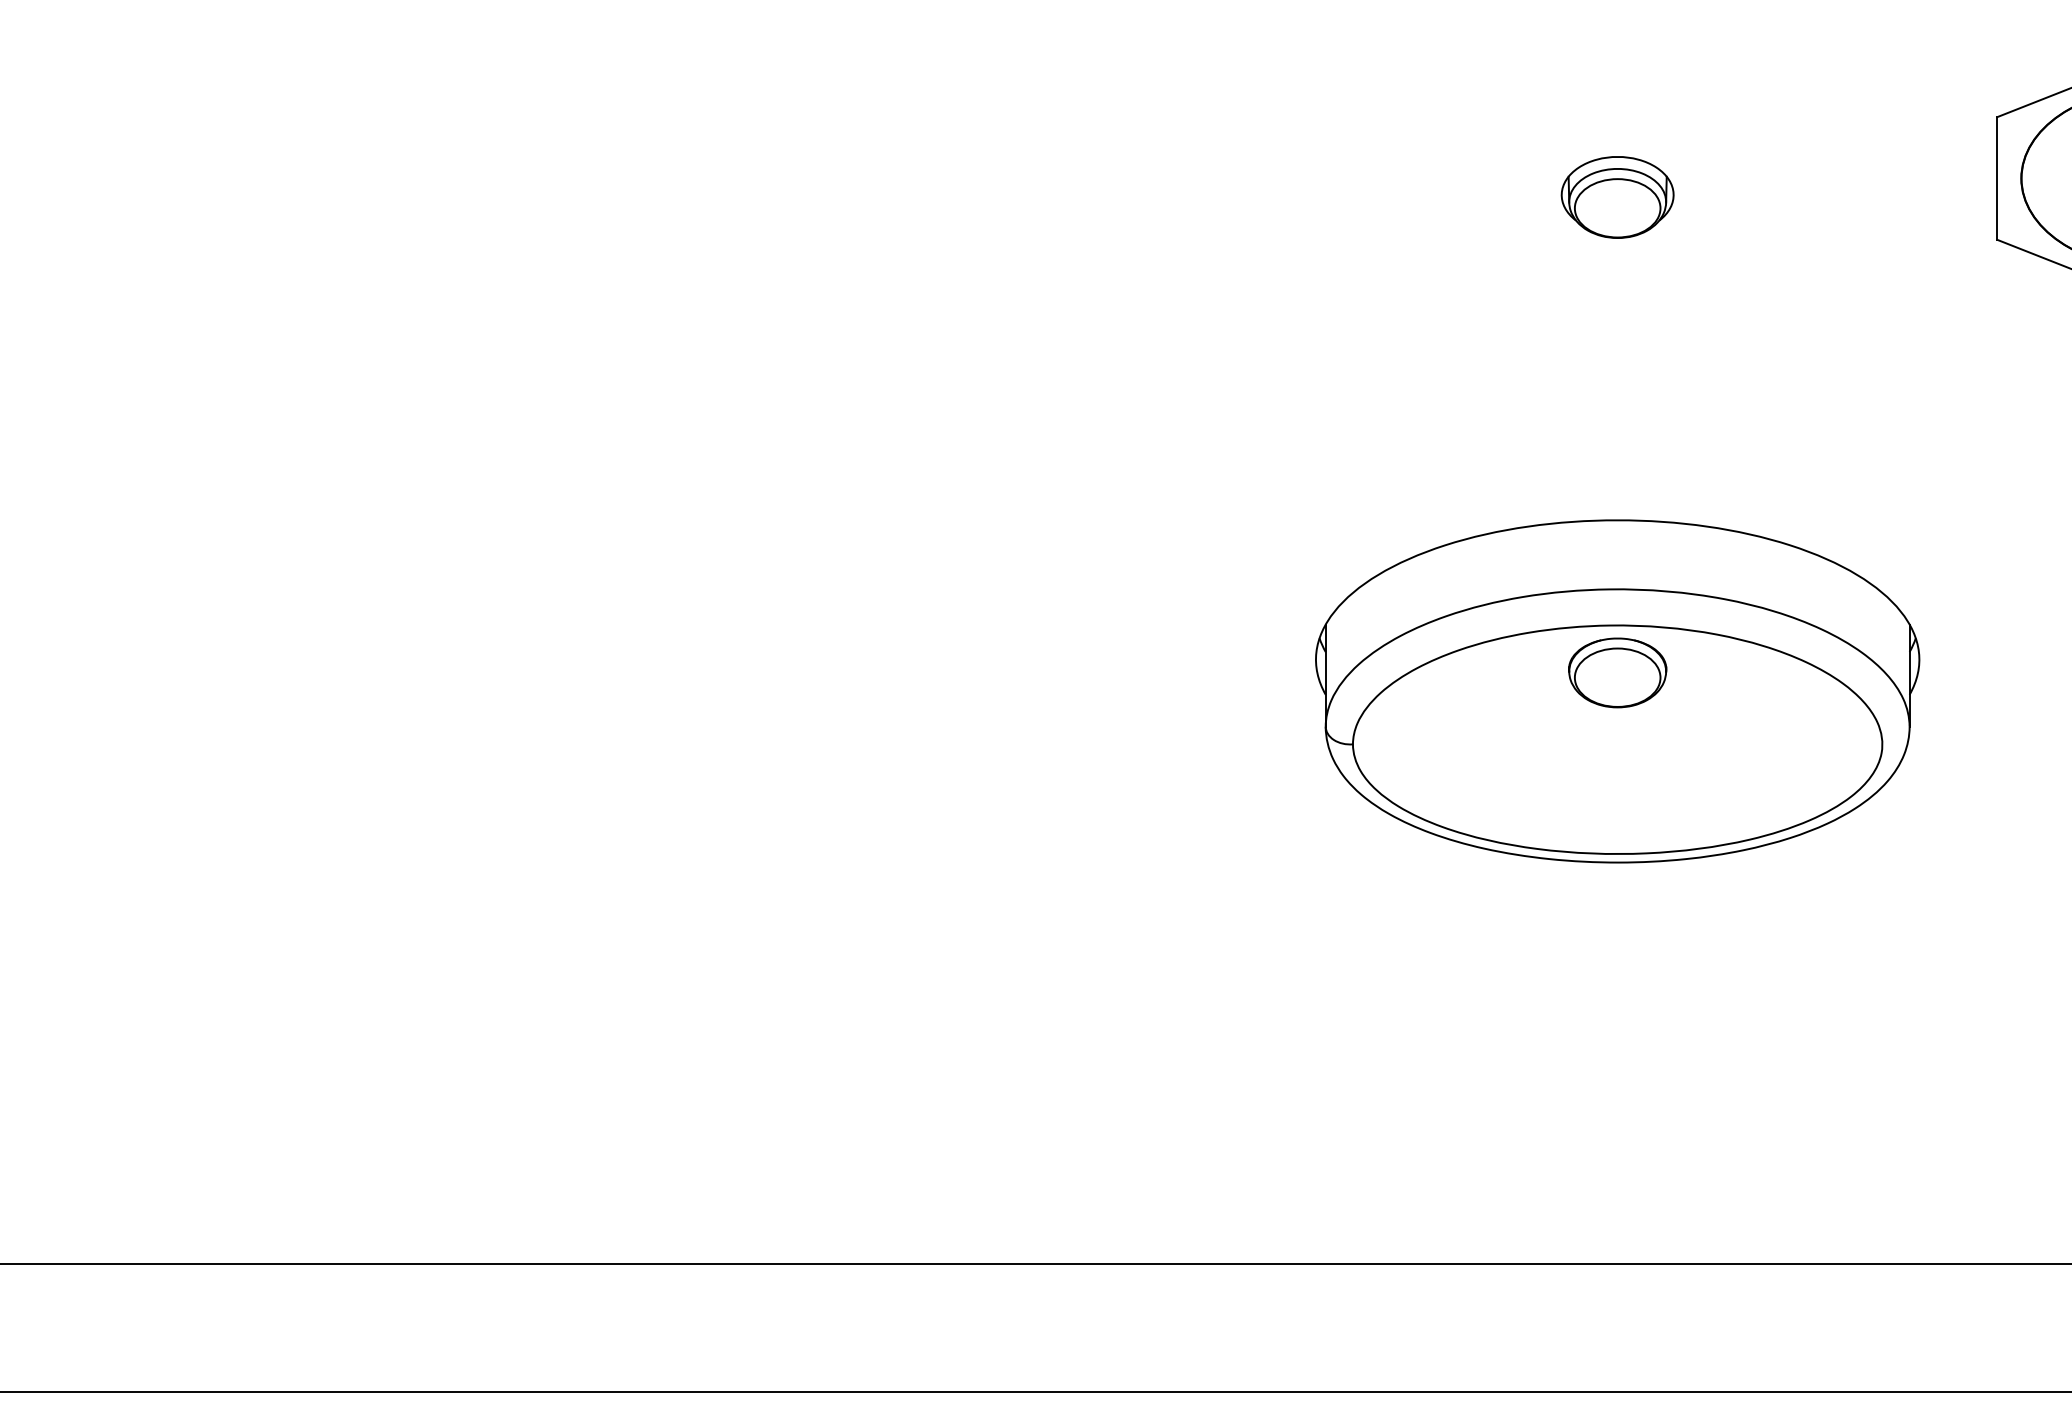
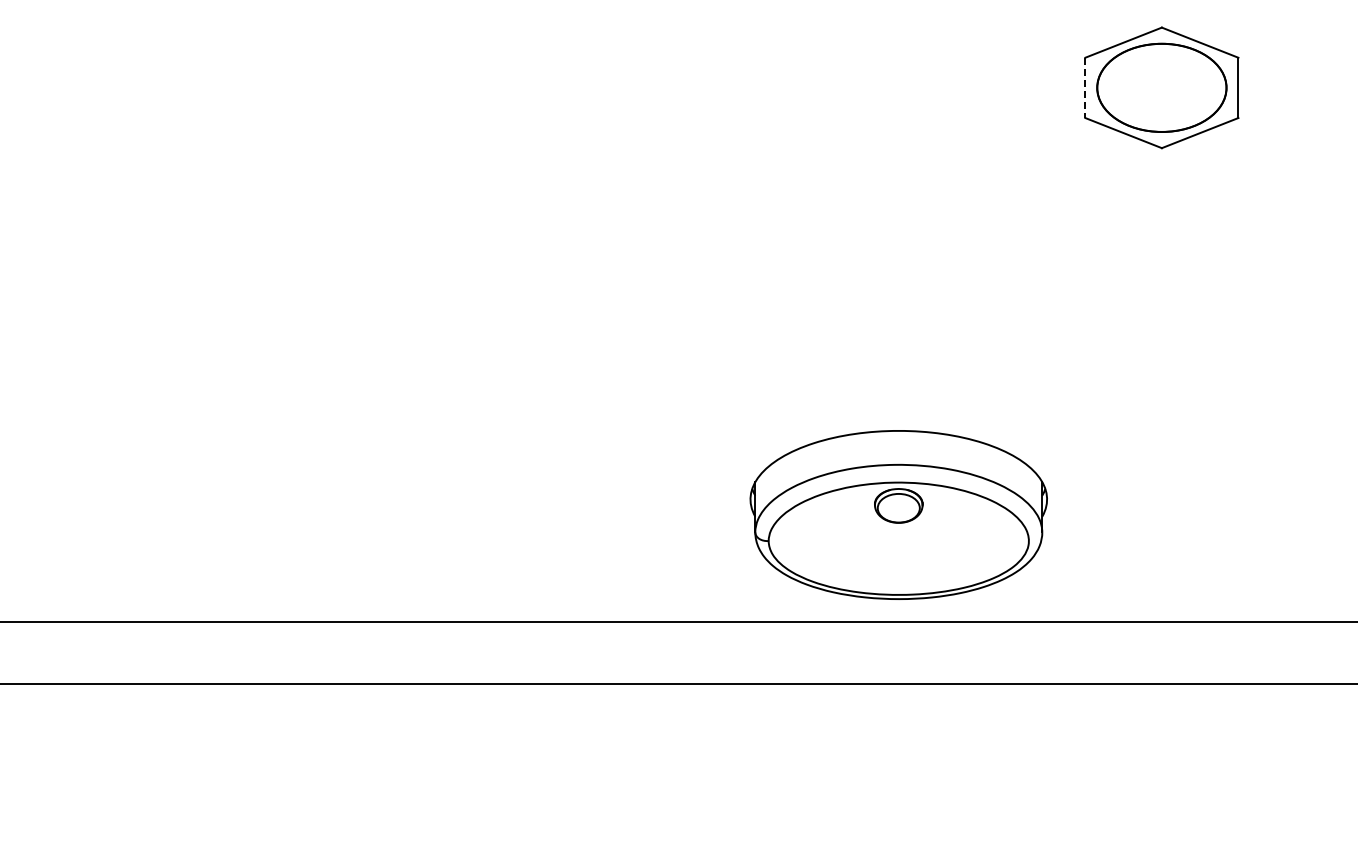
line: (1997, 179) -> (1085, 88), solid -> dashed
part: (1617, 195) -> (898, 96), removed
part: (1617, 690) -> (898, 514), moved

